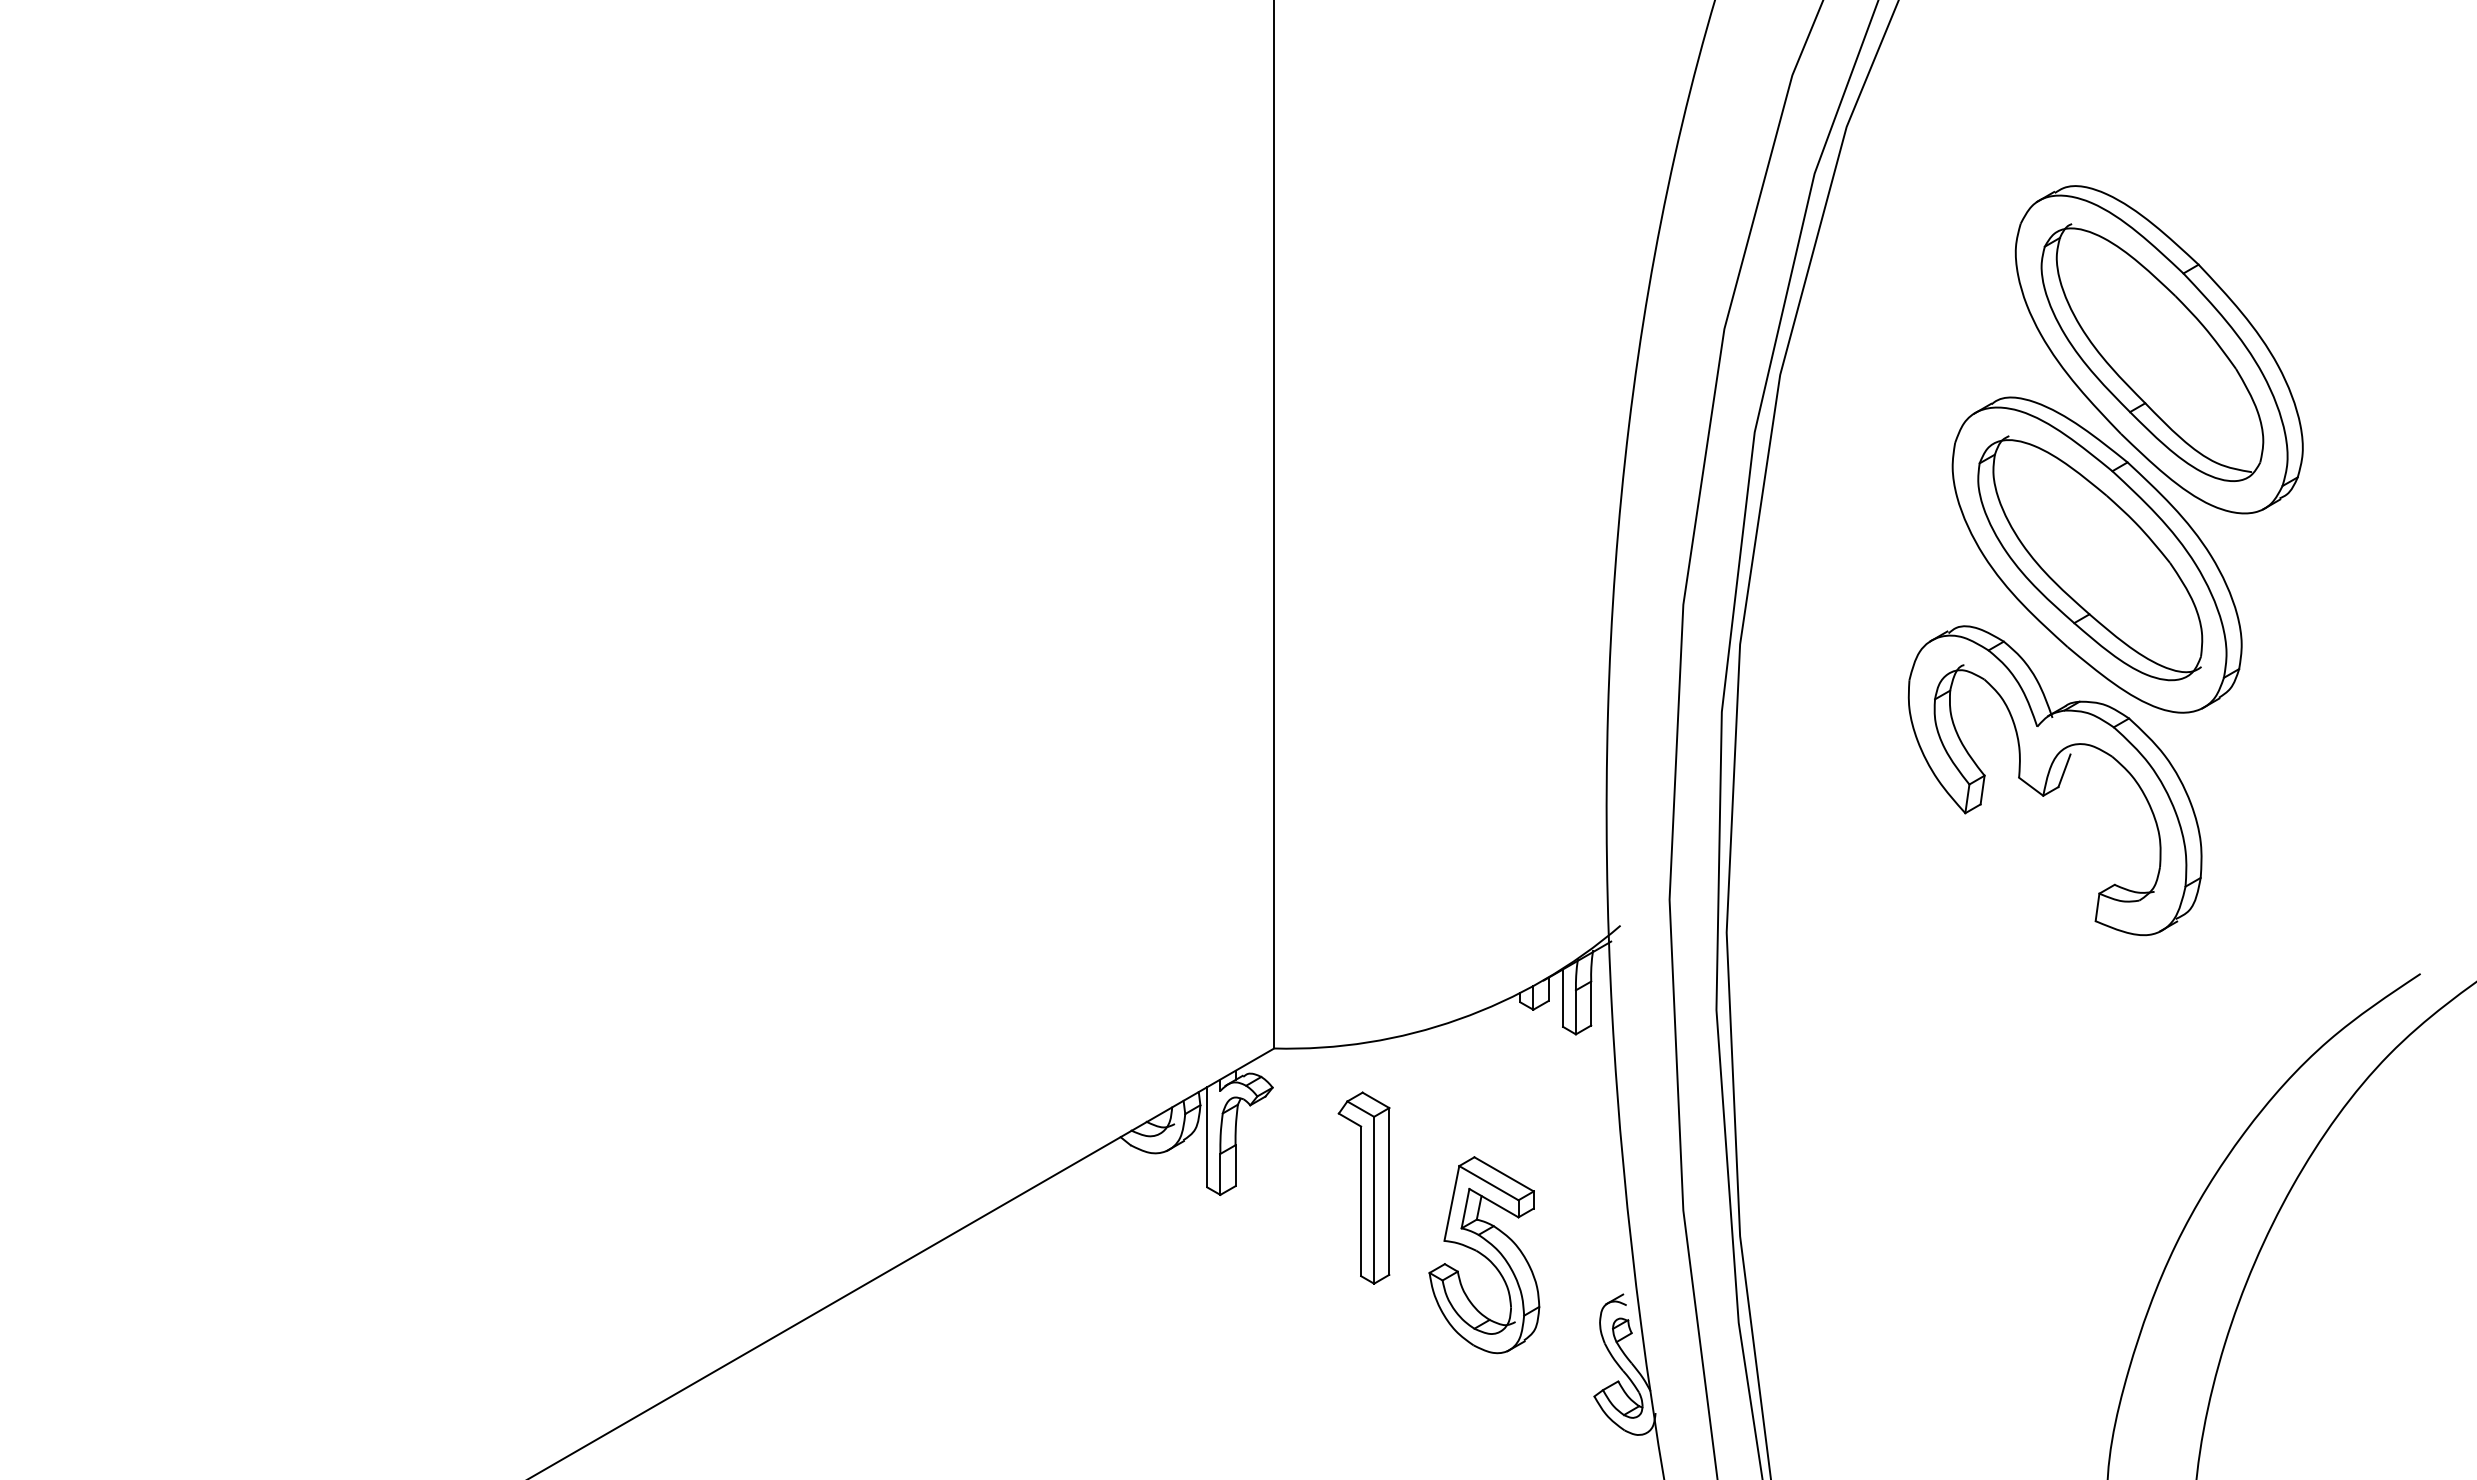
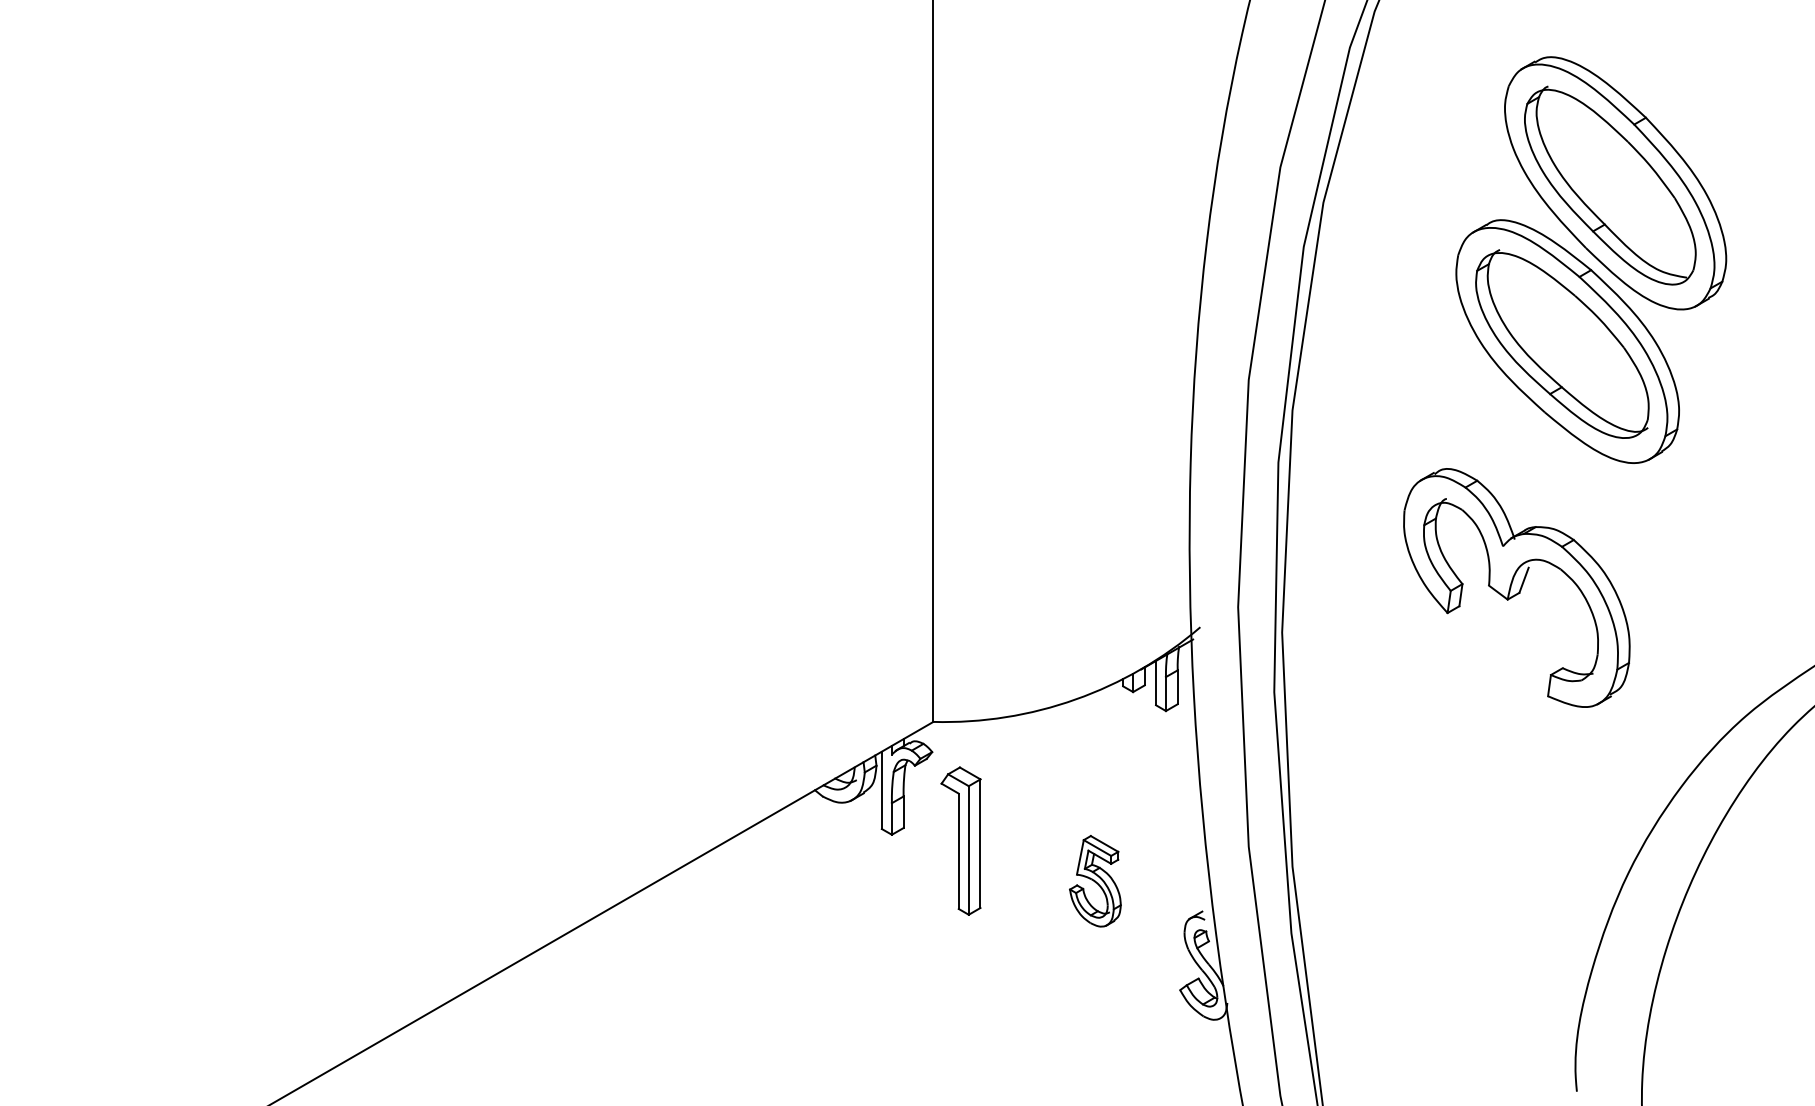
part: (2054, 780) -> (1516, 587), moved
part: (1363, 1187) -> (960, 840), moved
part: (1484, 1255) -> (1095, 881), size x0.6

